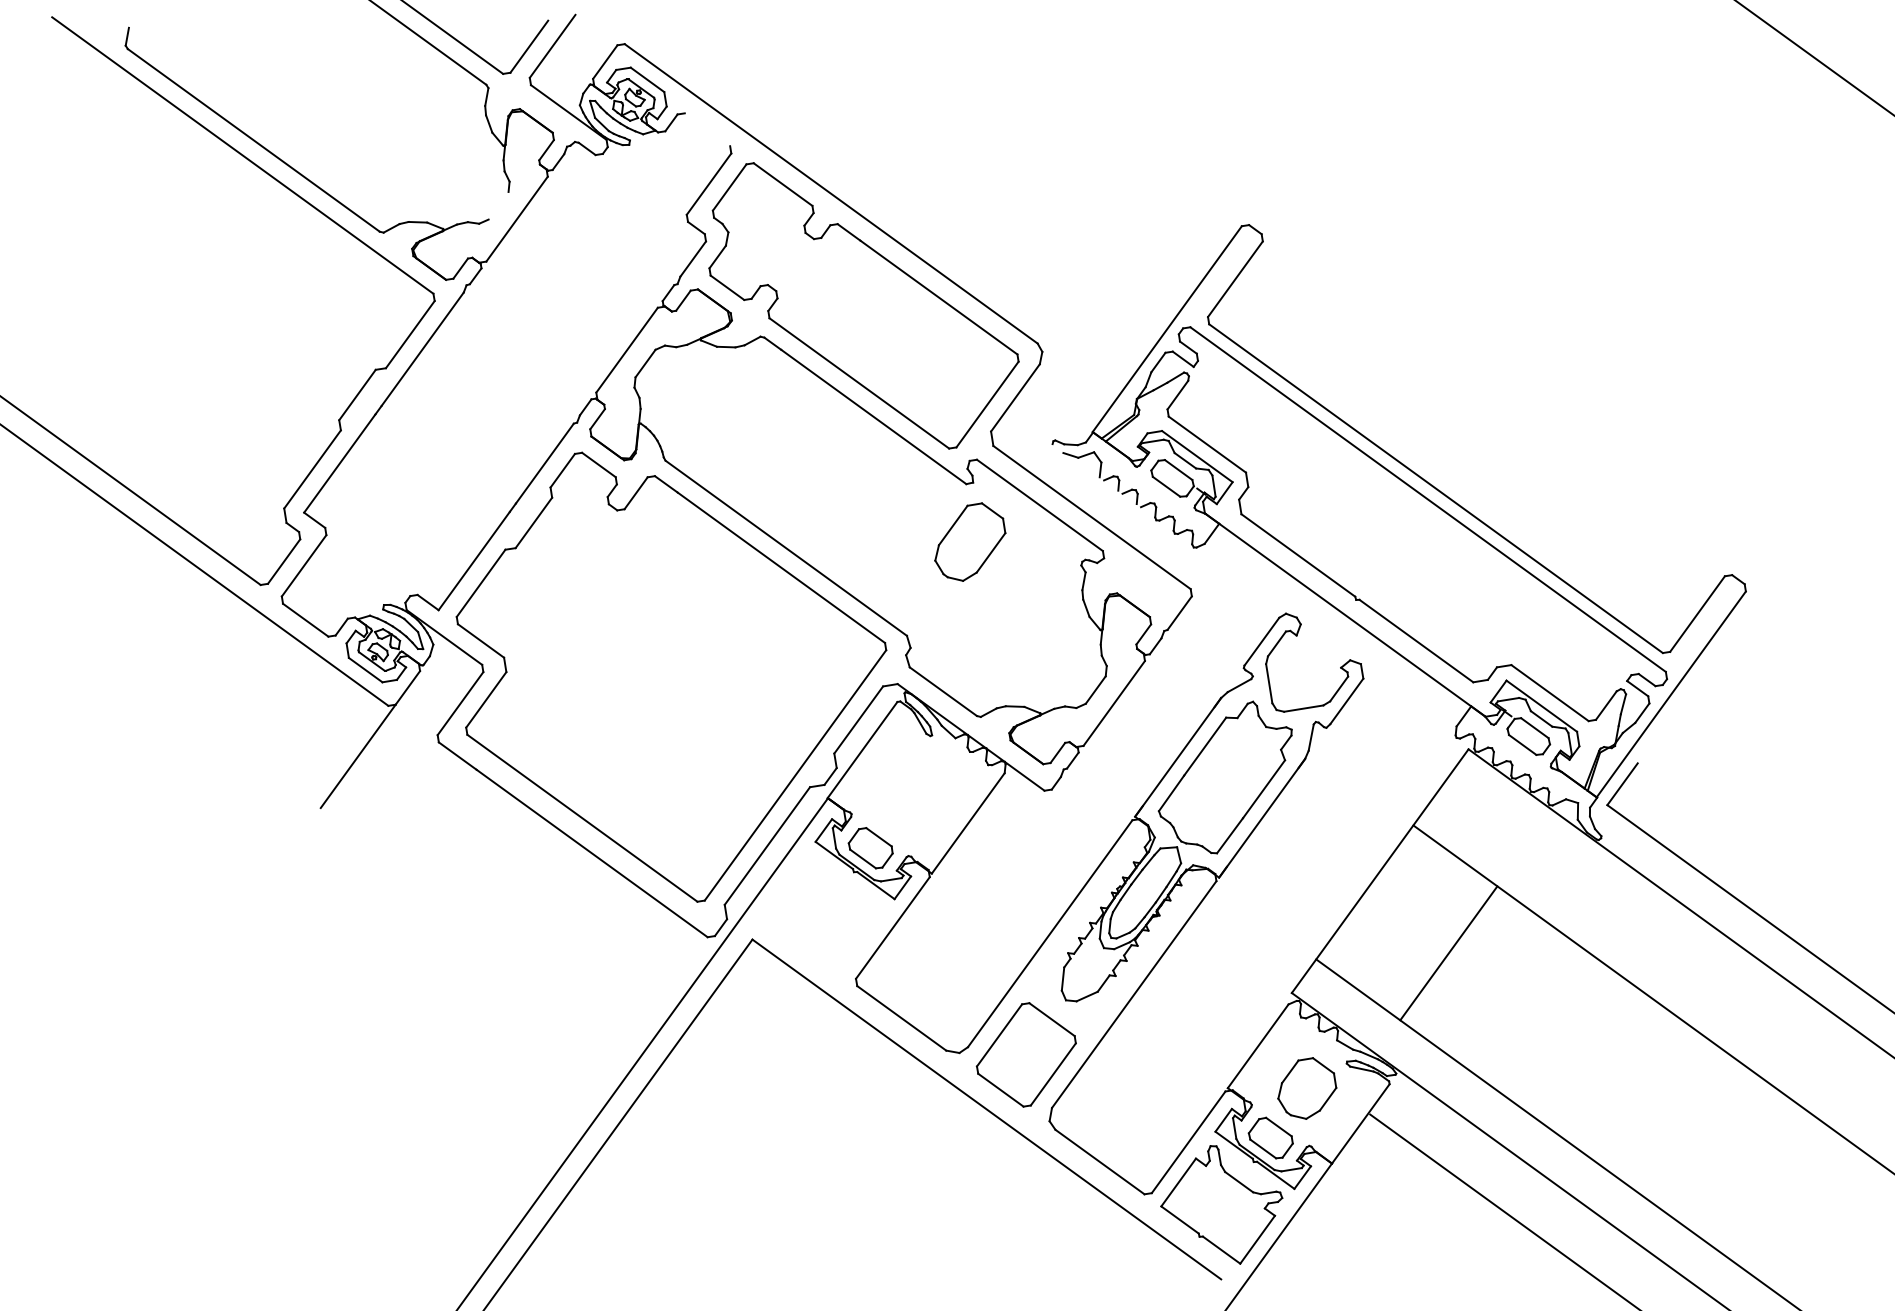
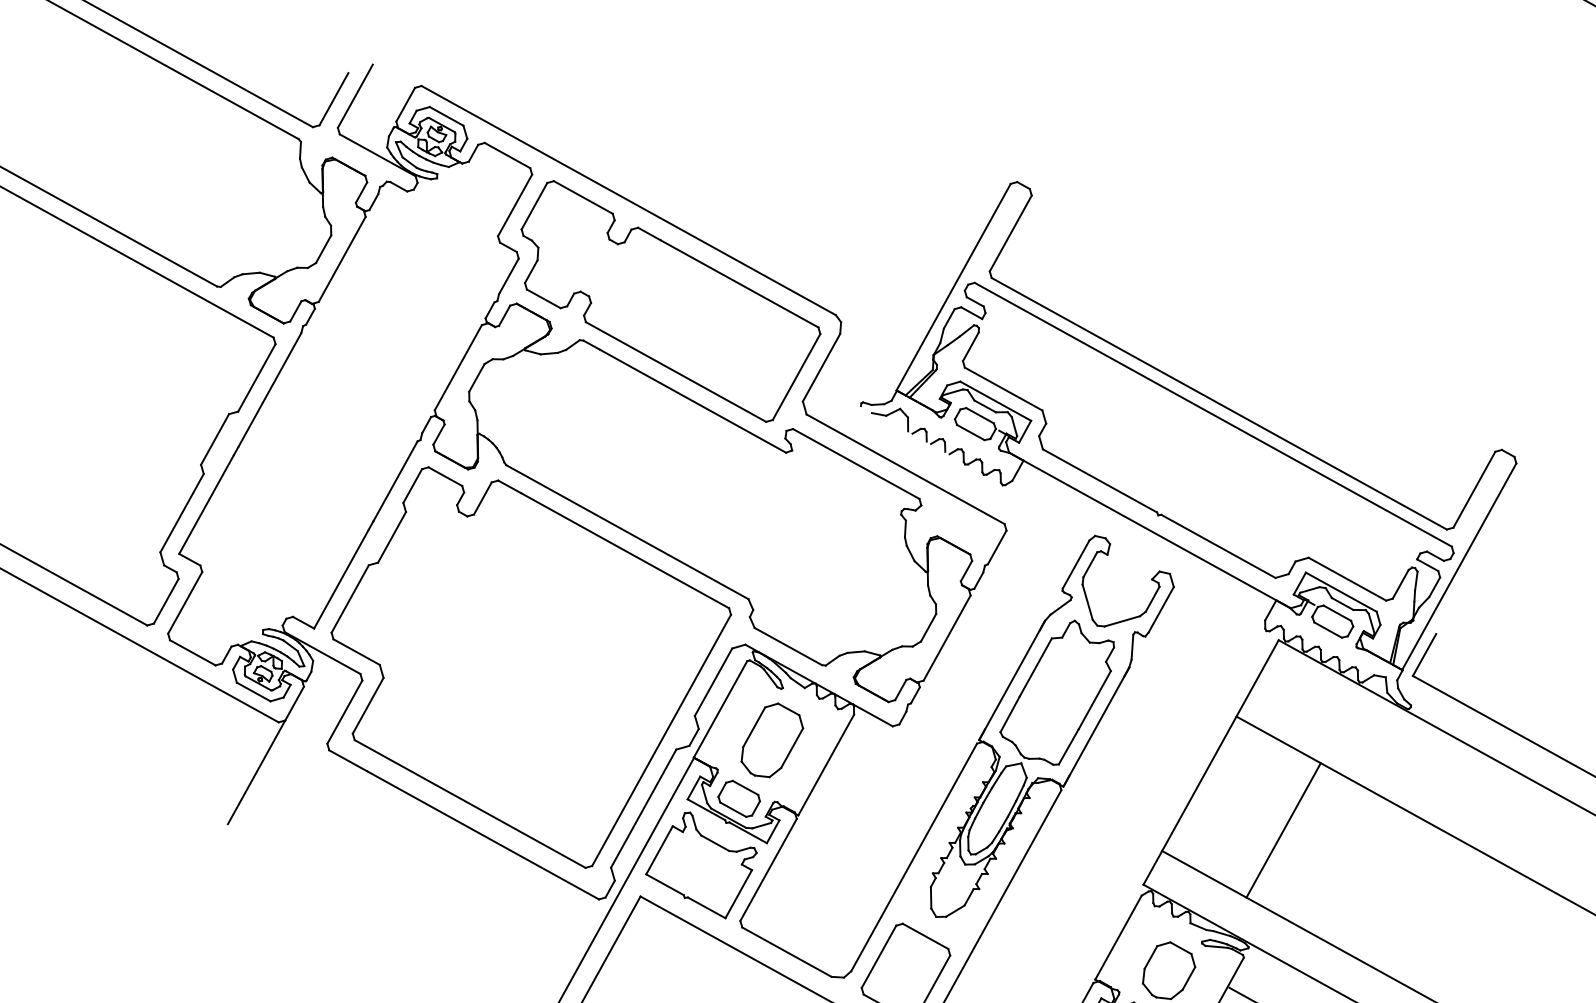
line: (707, 129) -> (507, 155), added
line: (498, 205) -> (323, 248), added
part: (970, 541) -> (771, 740), moved
part: (821, 915) -> (701, 866), added

